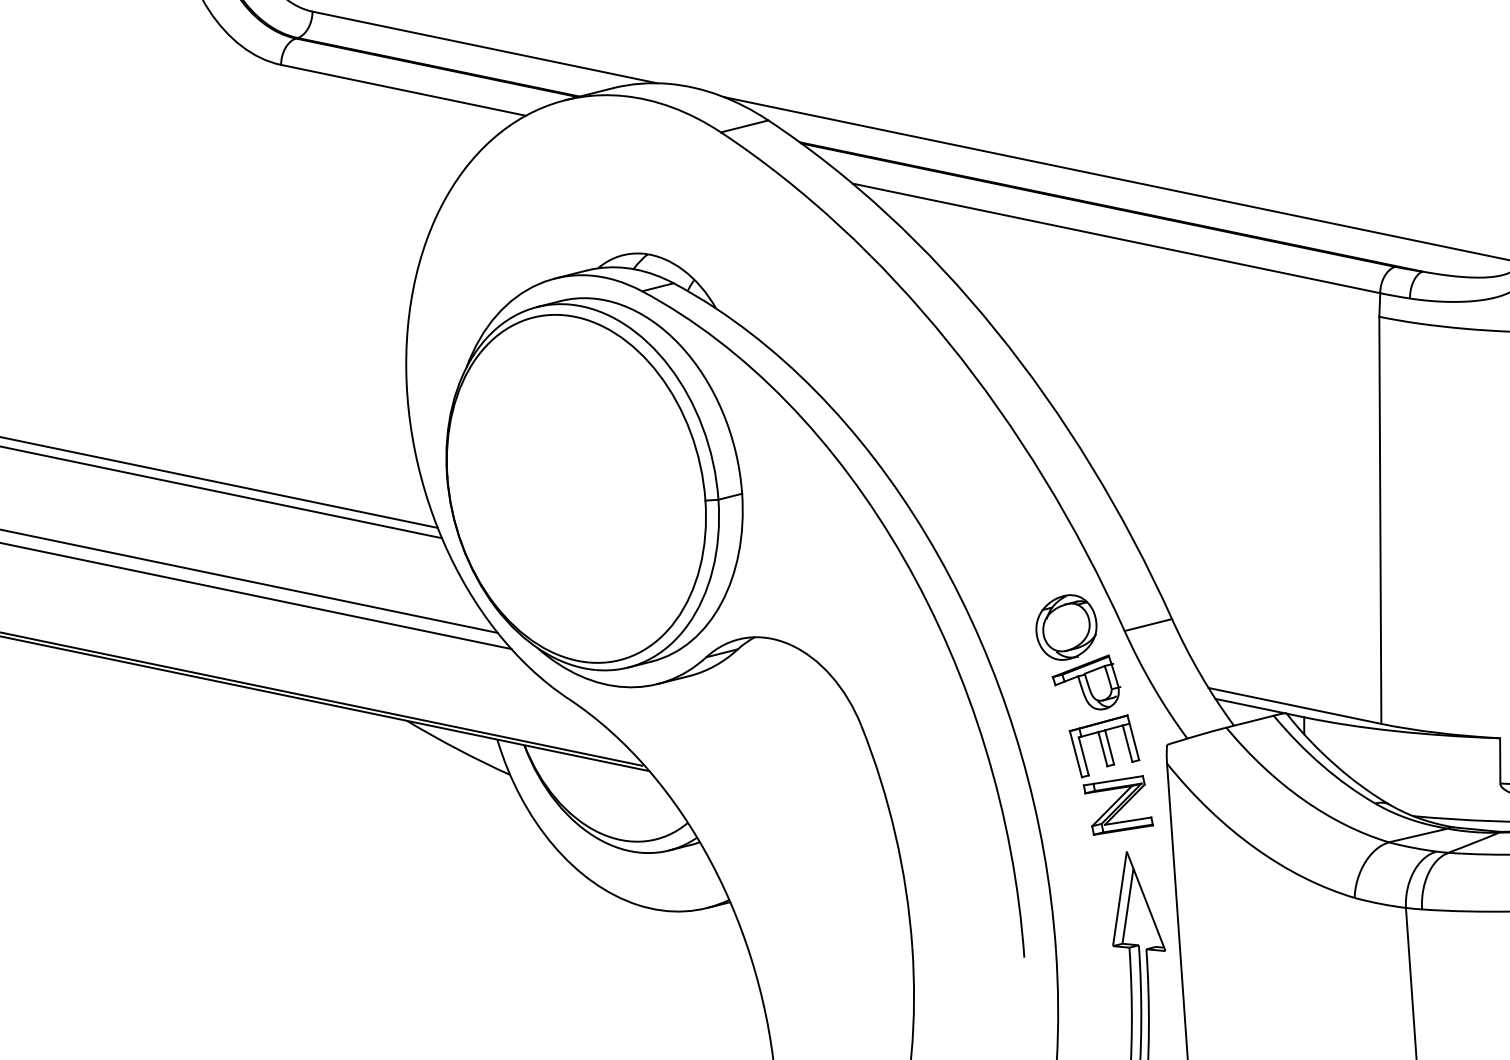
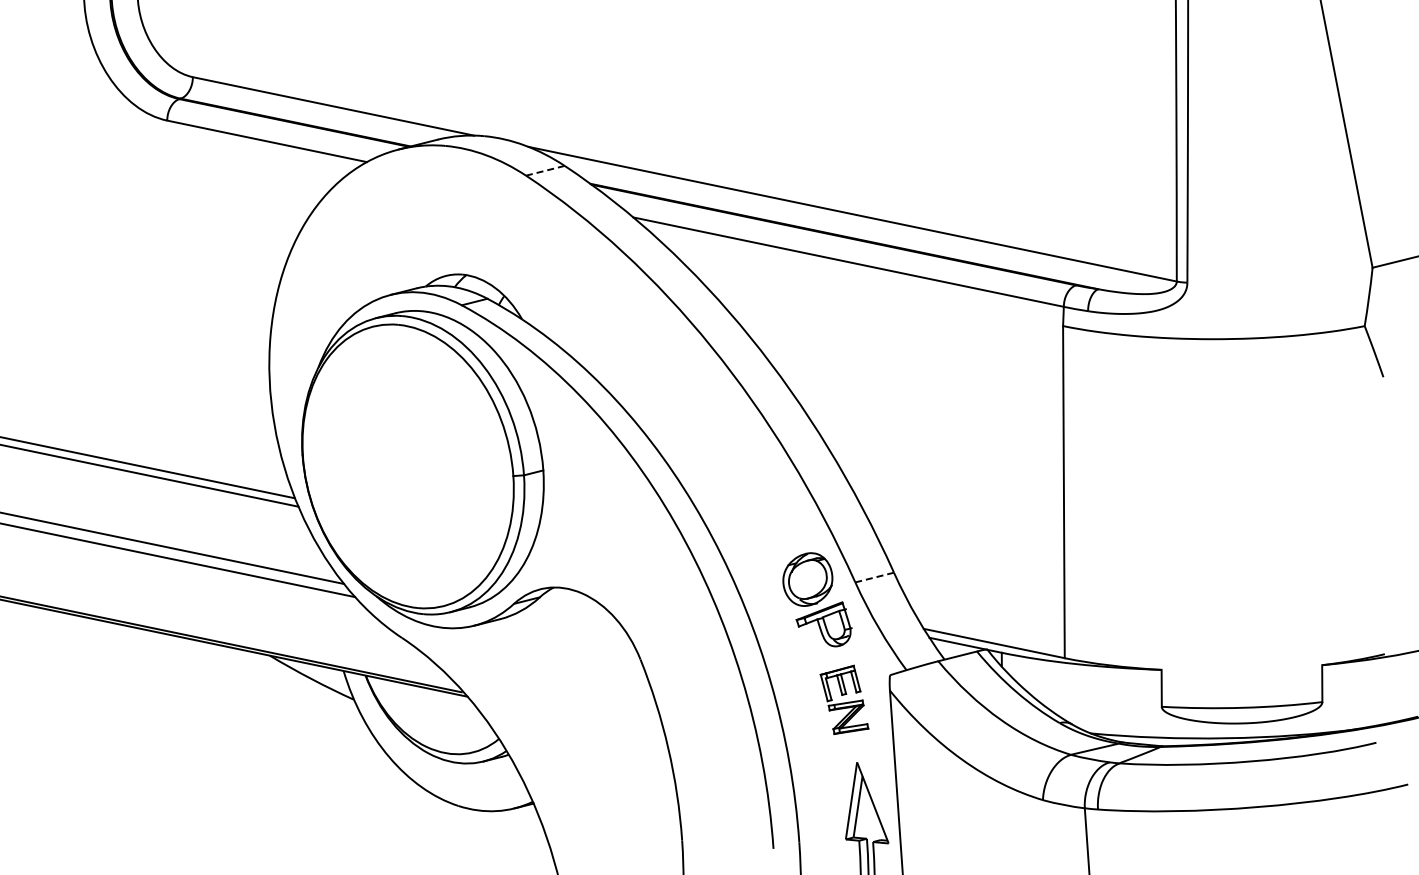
line: (744, 126) -> (545, 170), solid -> dashed
line: (1148, 624) -> (874, 577), solid -> dashed
part: (1111, 774) -> (844, 699), size x0.7

